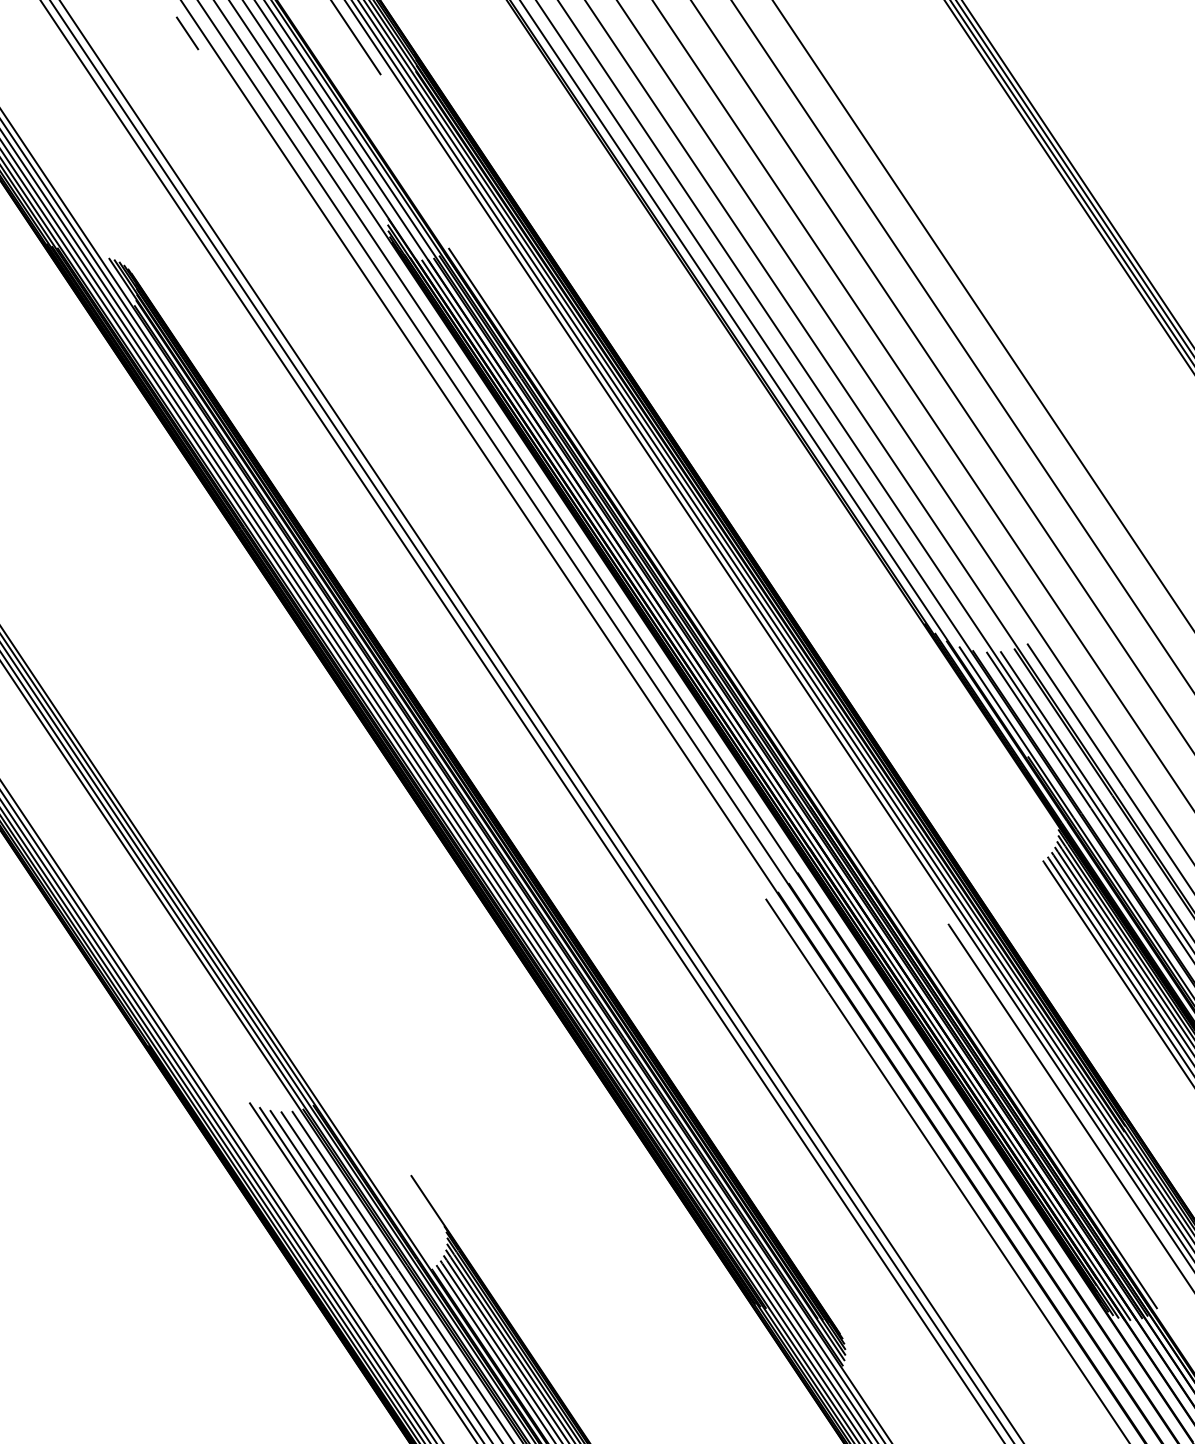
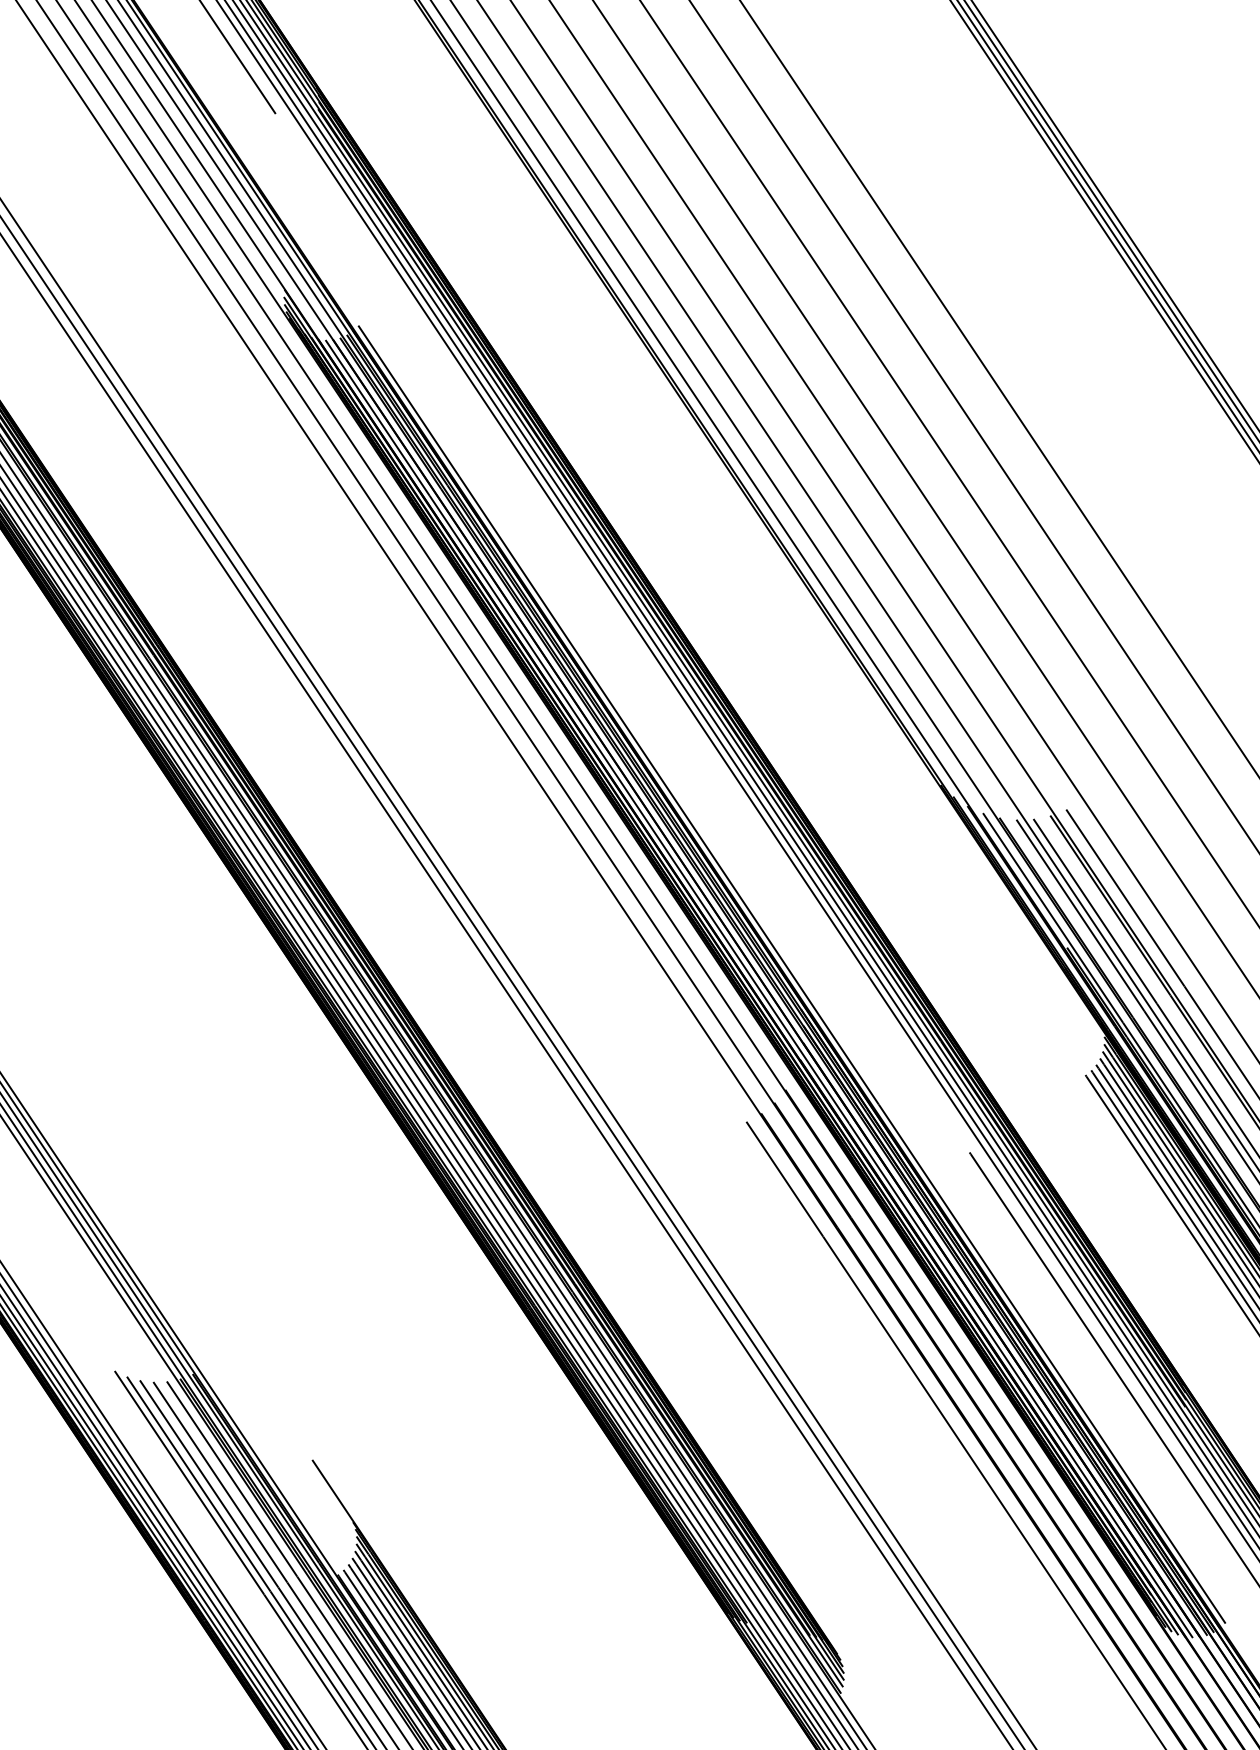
line: (187, 33) -> (38, 63), removed

